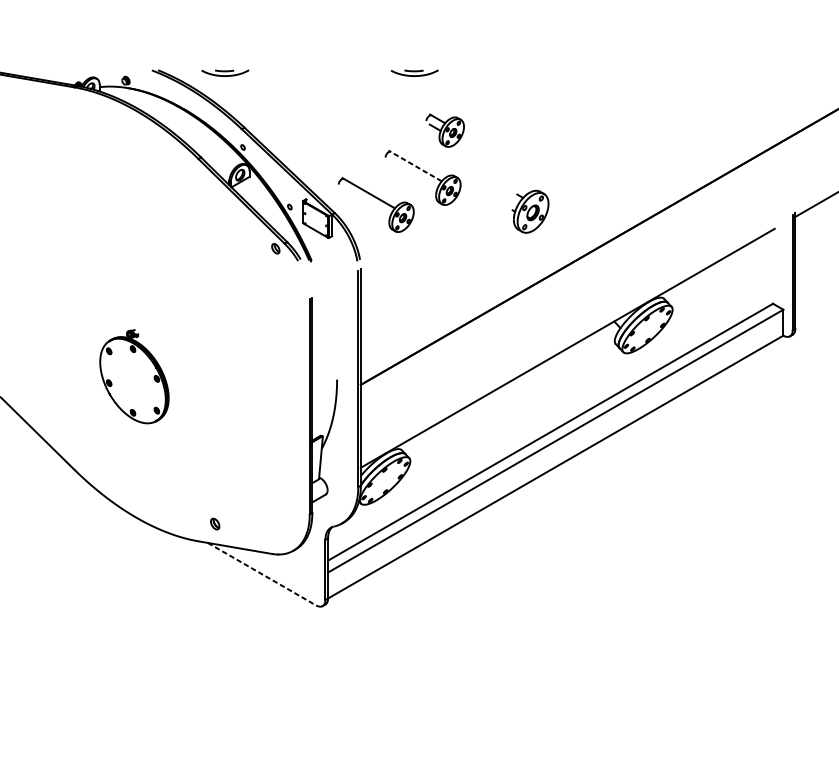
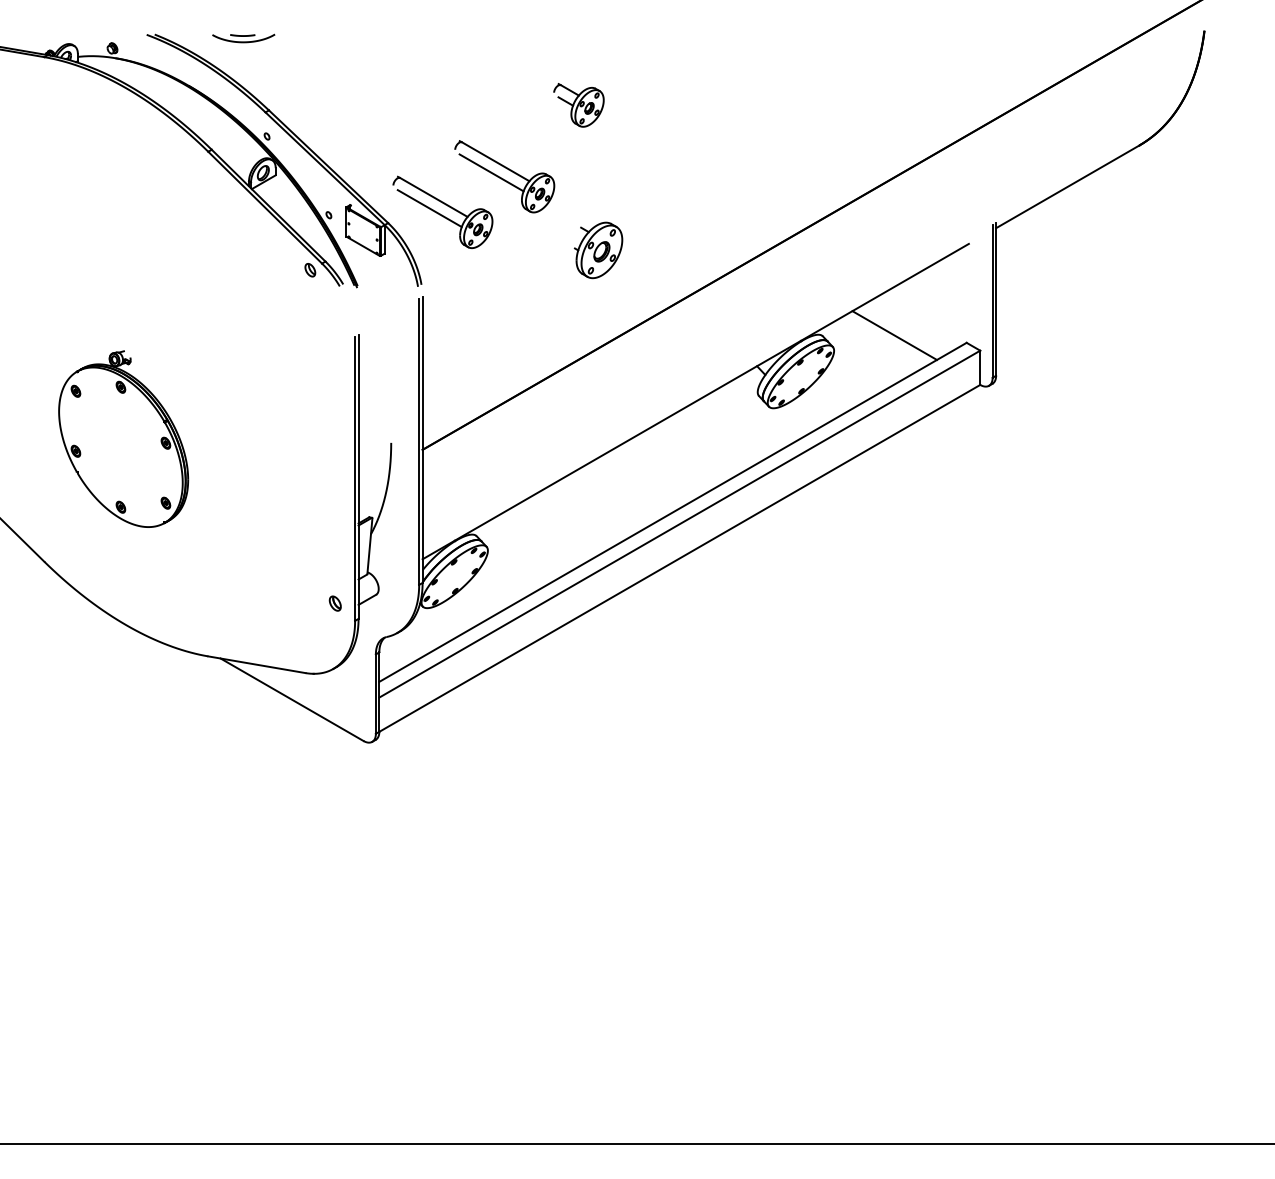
part: (414, 73) -> (493, 38), removed
part: (444, 130) -> (578, 105), moved
line: (416, 166) -> (495, 161), dashed -> solid
line: (413, 174) -> (491, 172), added
line: (366, 202) -> (429, 208), added
part: (530, 211) -> (598, 250), moved
line: (718, 298) -> (894, 335), added
part: (134, 376) -> (123, 438), size x1.43
part: (214, 523) -> (334, 603), moved
line: (262, 574) -> (292, 700), dashed -> solid

